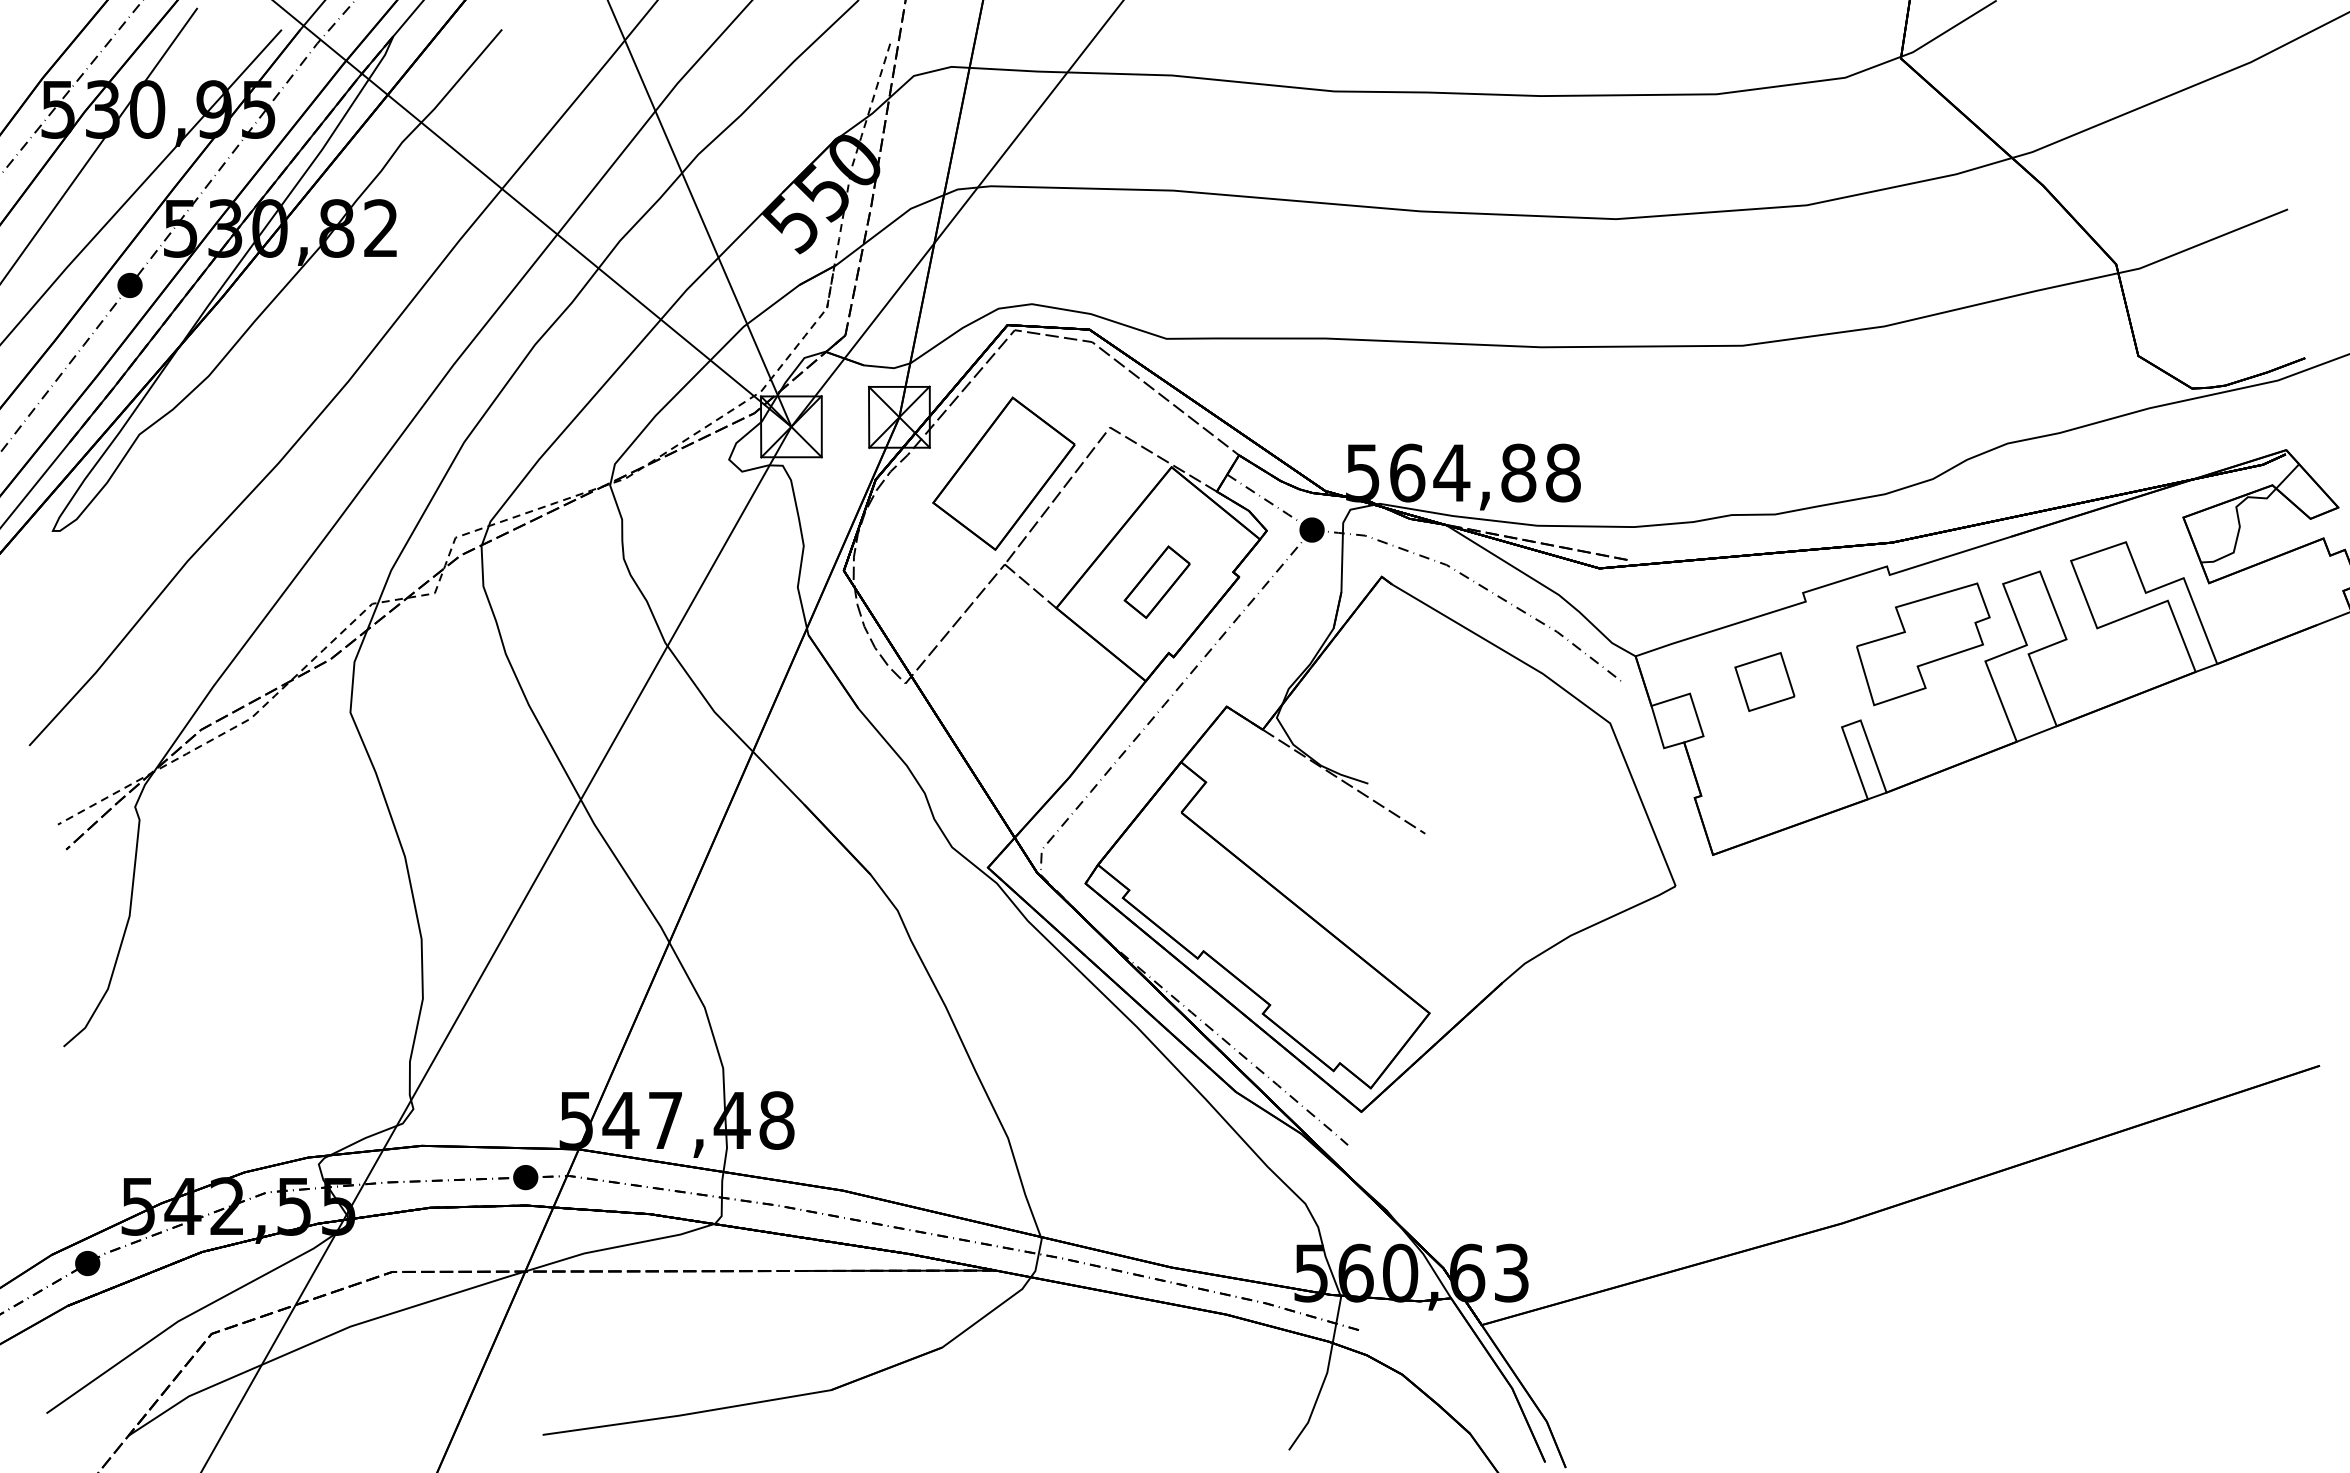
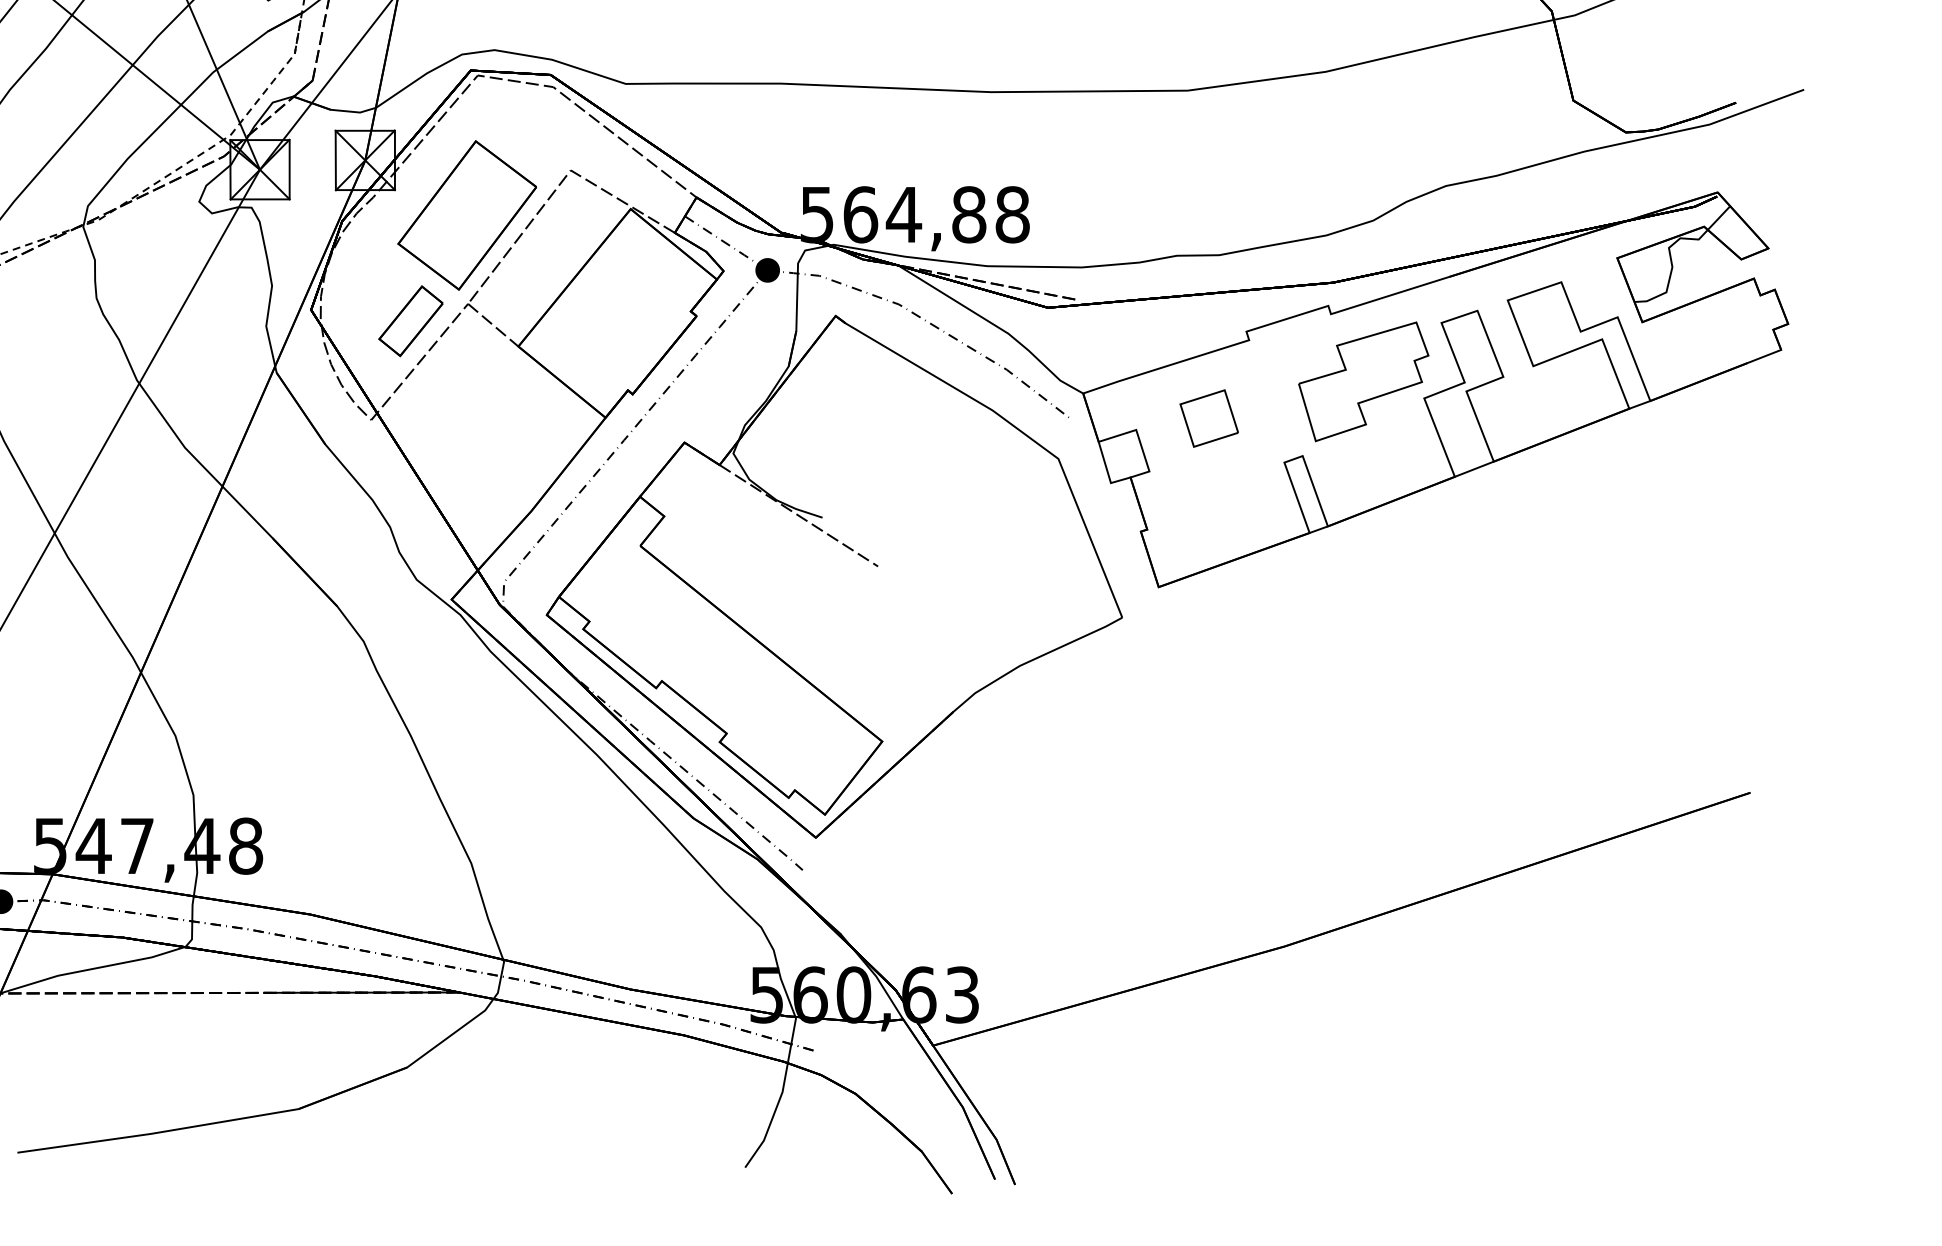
part: (1156, 581) -> (410, 320), moved

